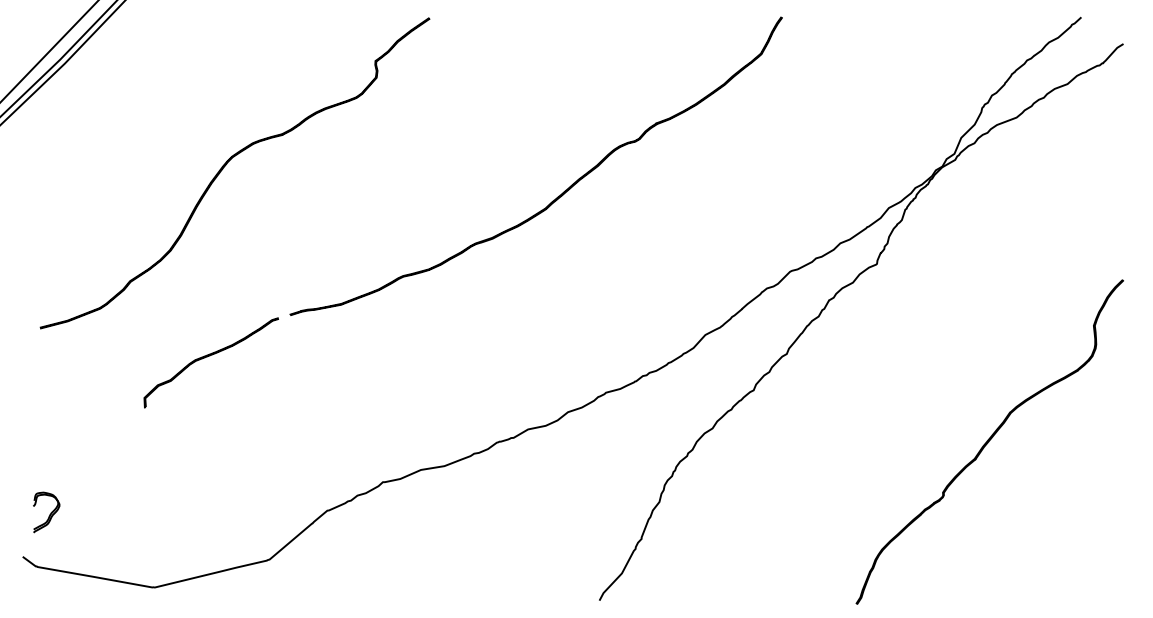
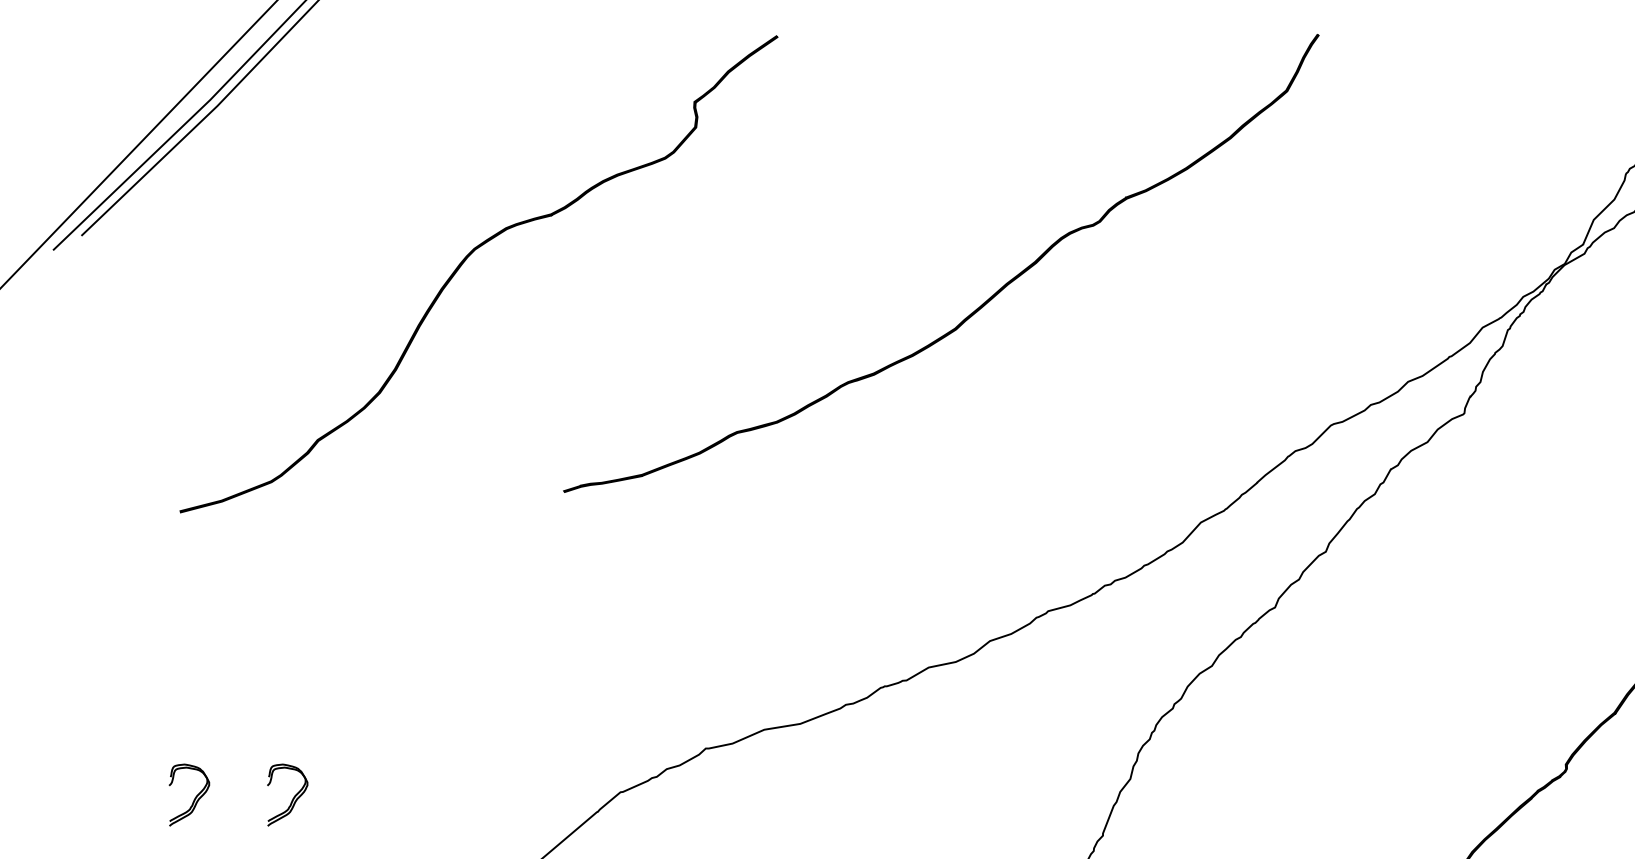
part: (210, 362) -> (441, 564), removed
part: (110, 512) -> (287, 795), added

